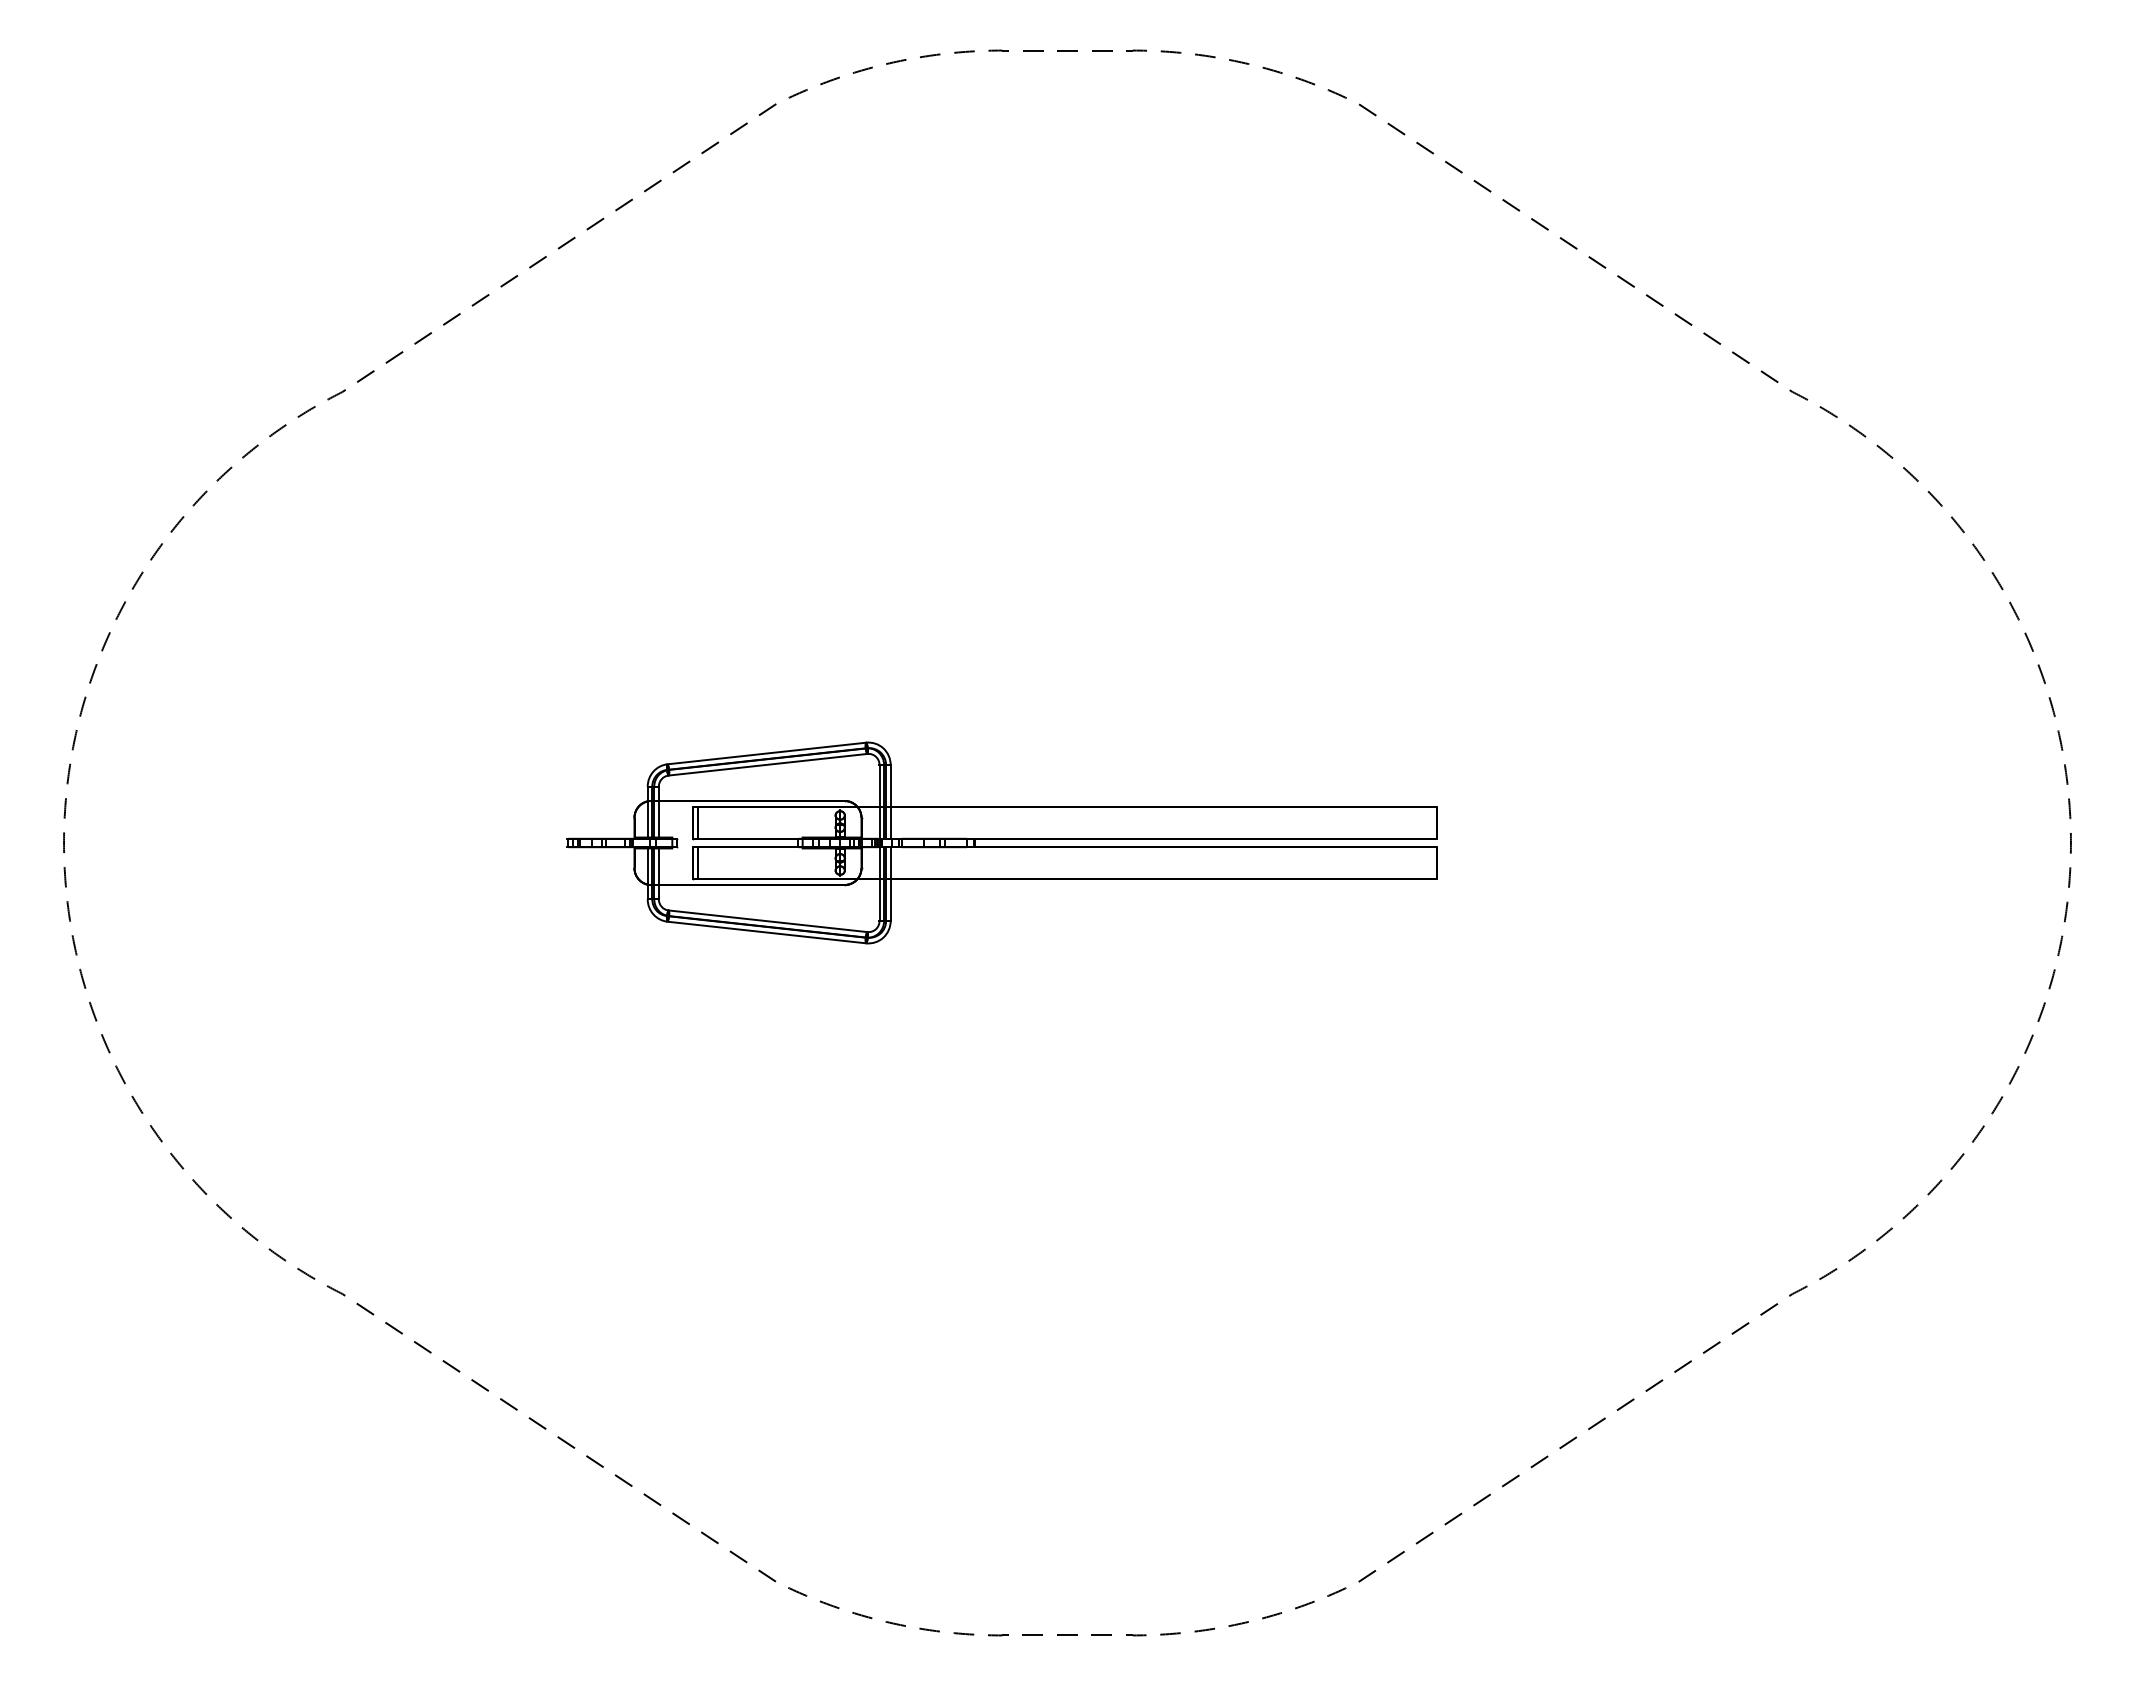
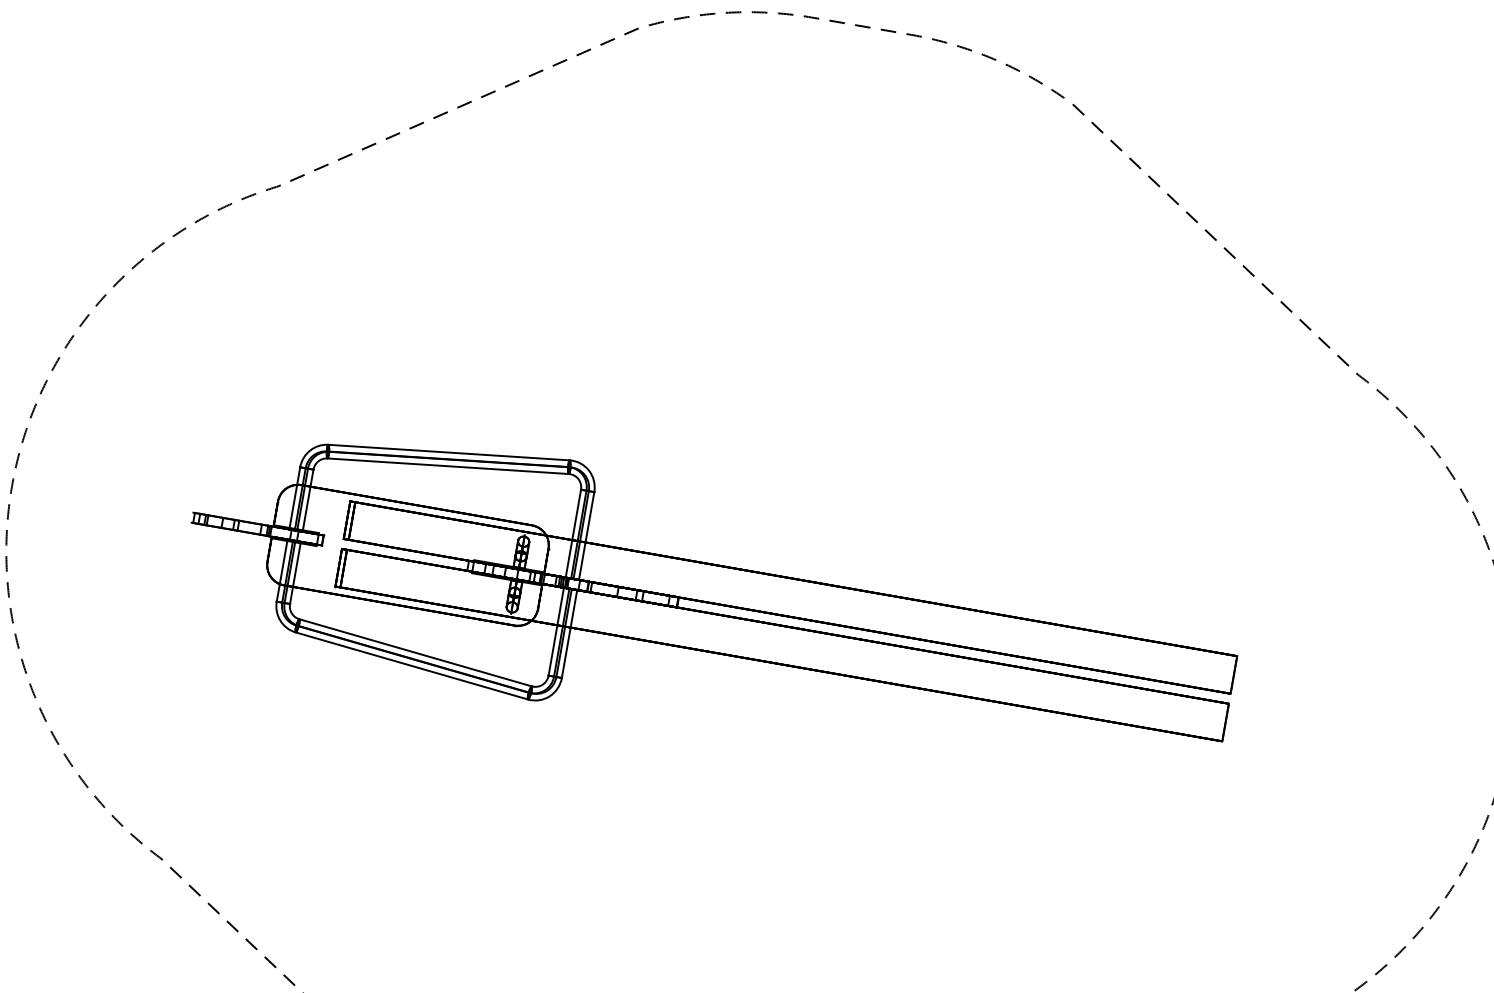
part: (1001, 842) -> (710, 607), size x1.6

